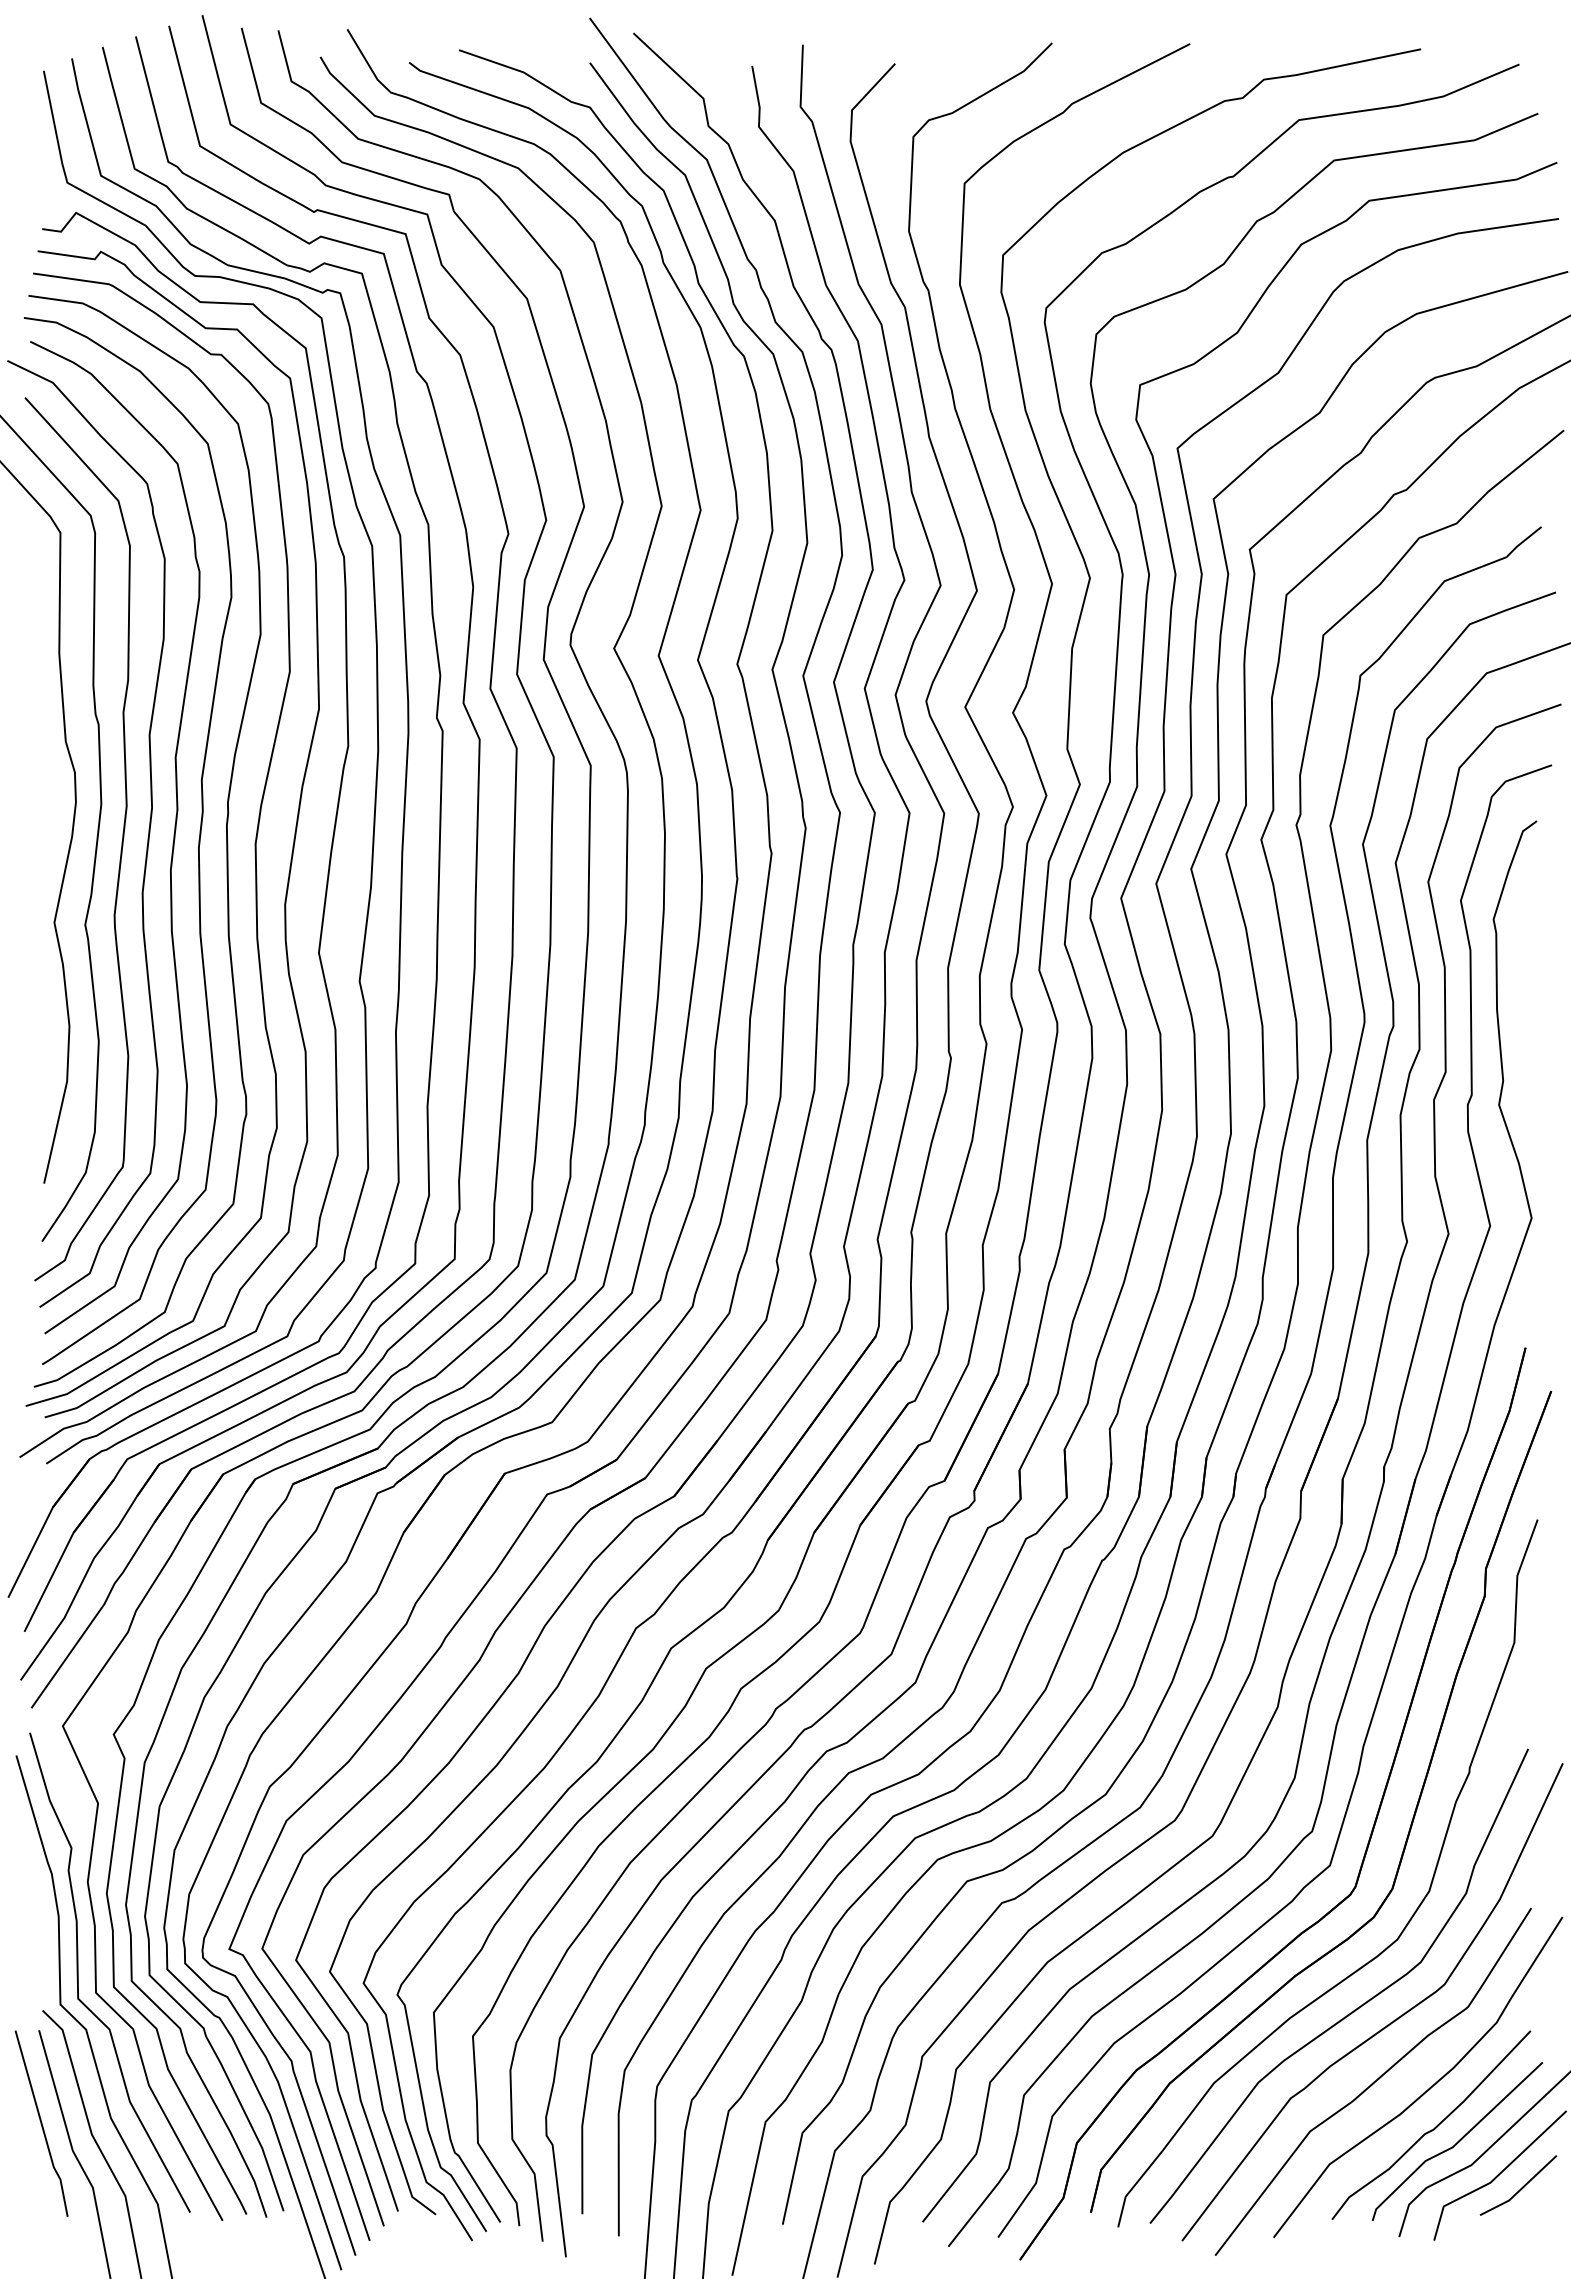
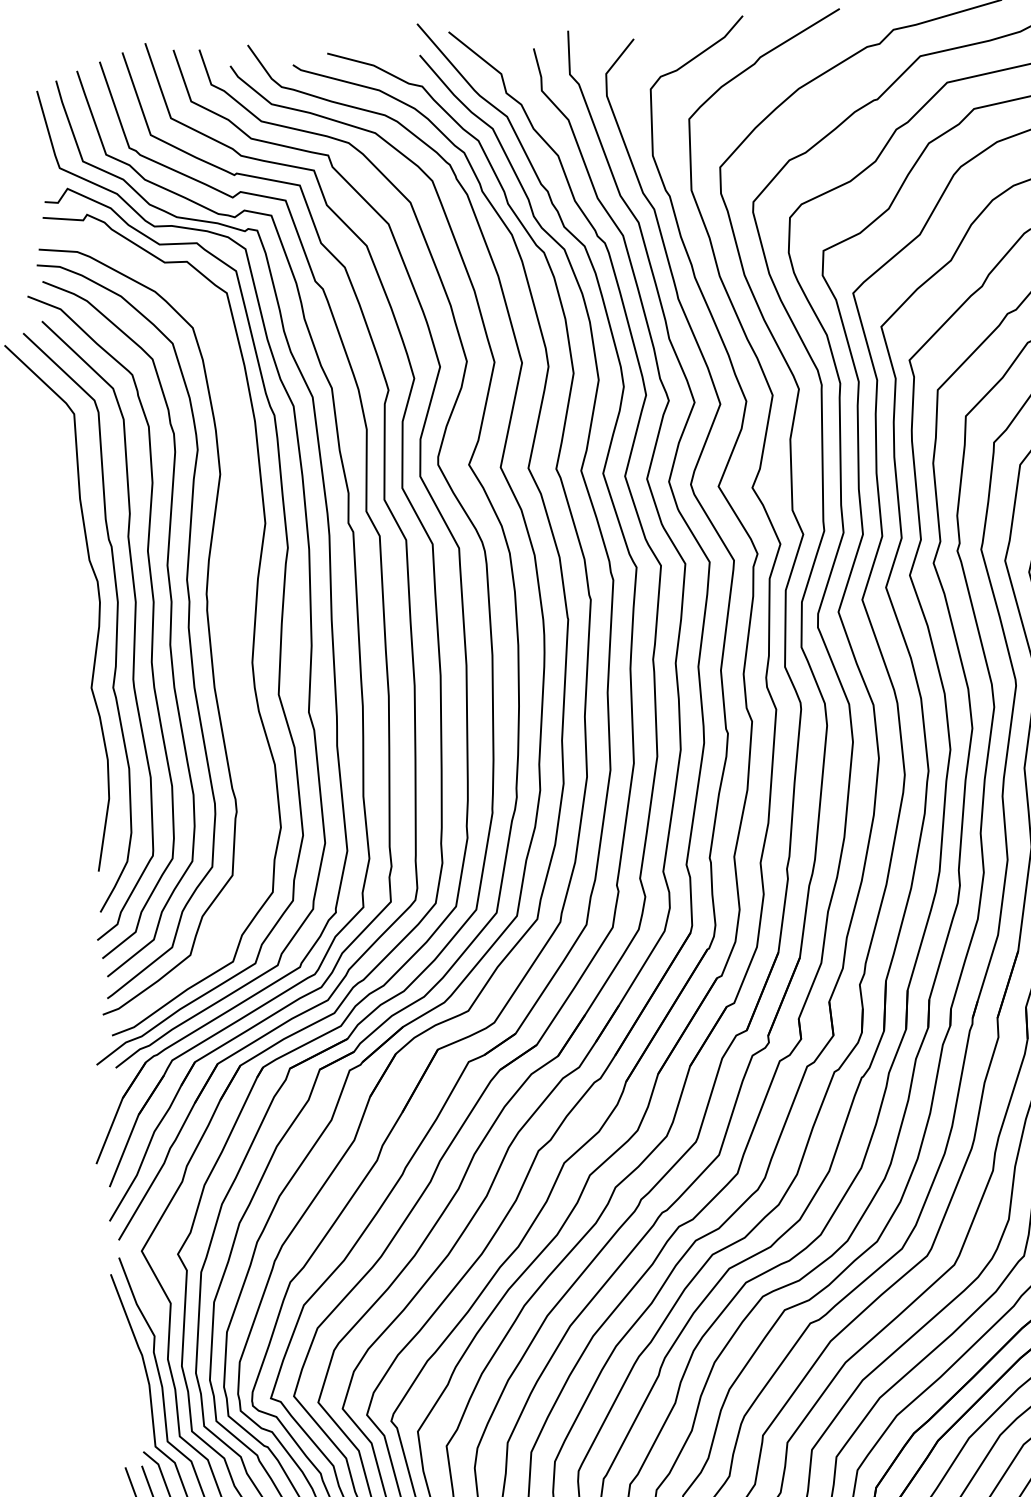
curve: (254, 843) -> (227, 621), removed

